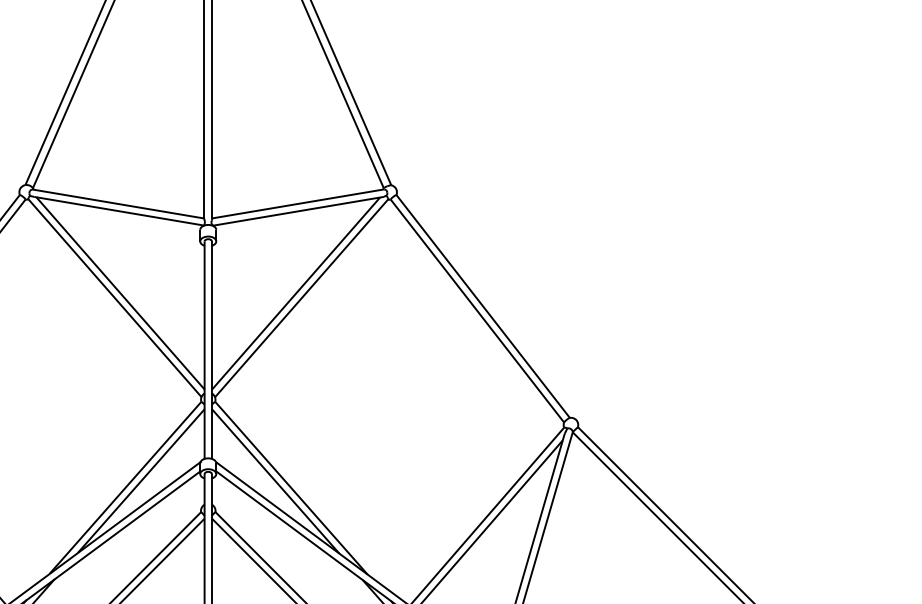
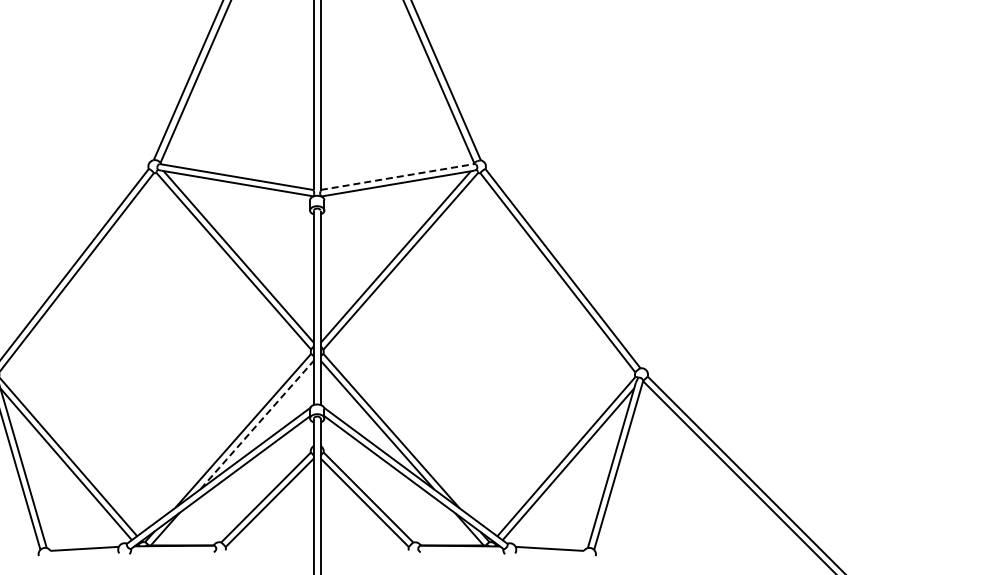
line: (299, 203) -> (398, 176), solid -> dashed
line: (141, 480) -> (257, 424), solid -> dashed

